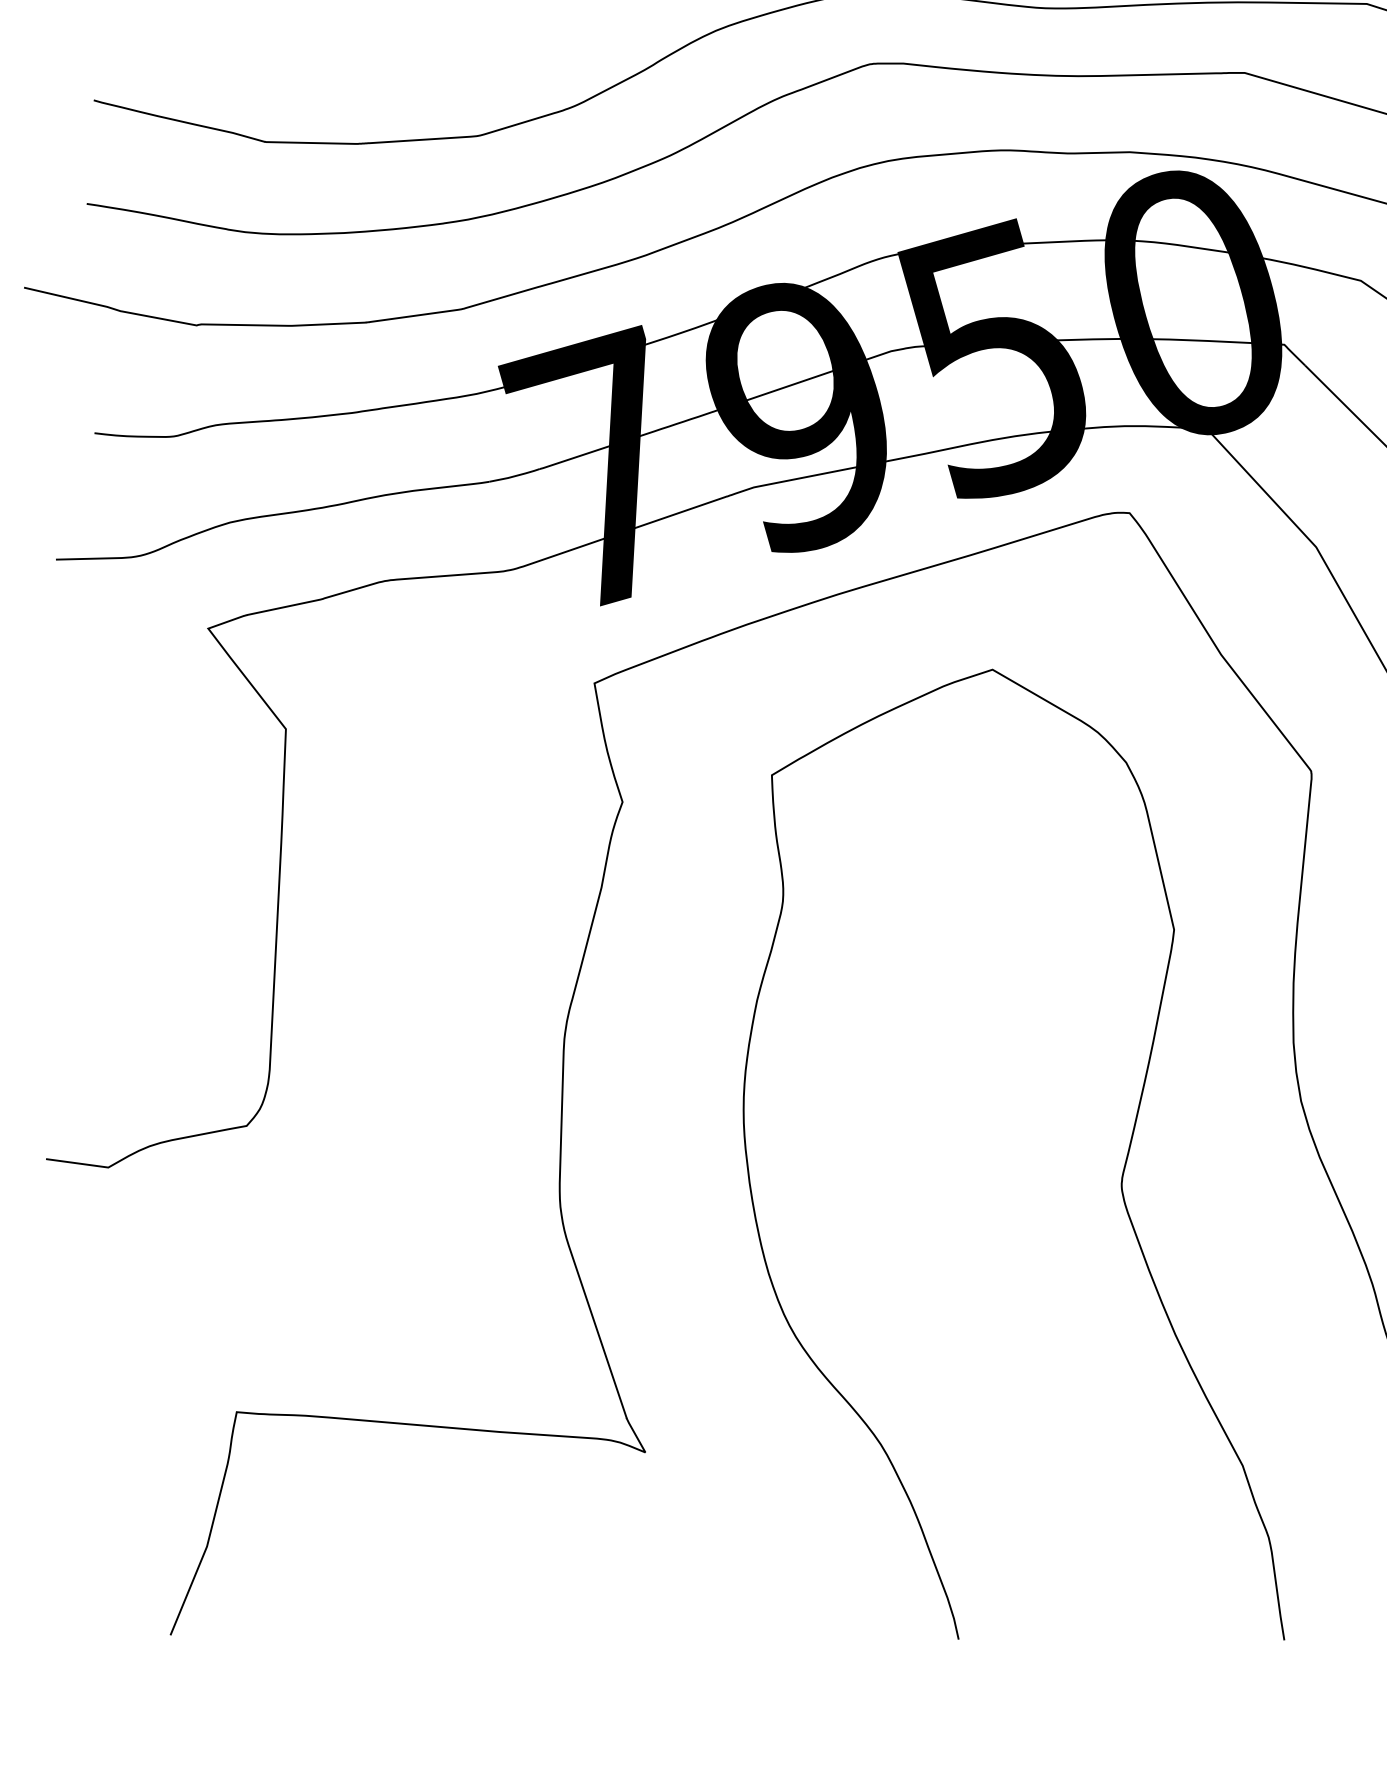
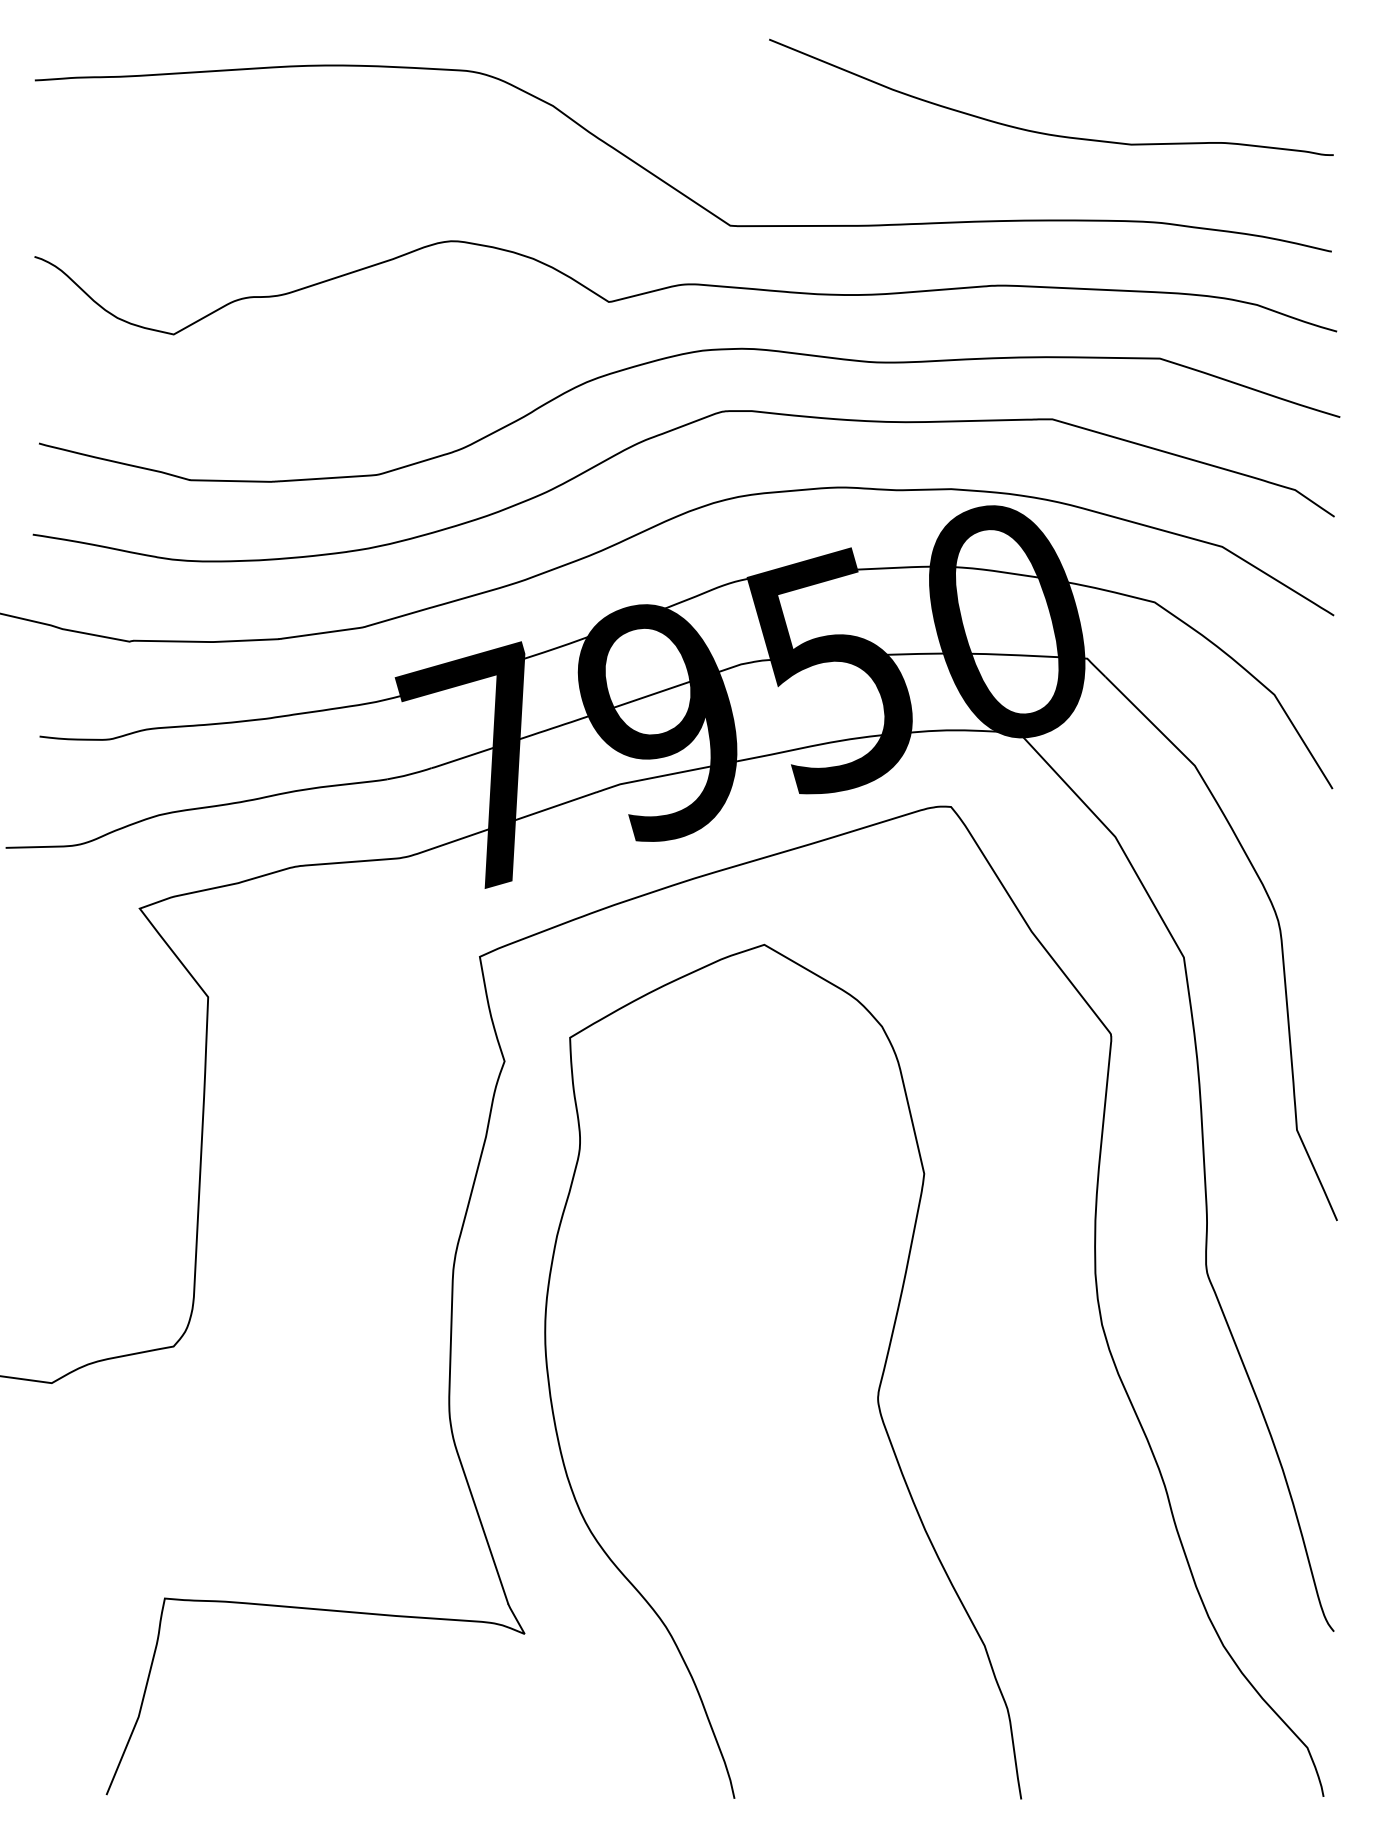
curve: (1121, 1177) -> (877, 1391), moved

